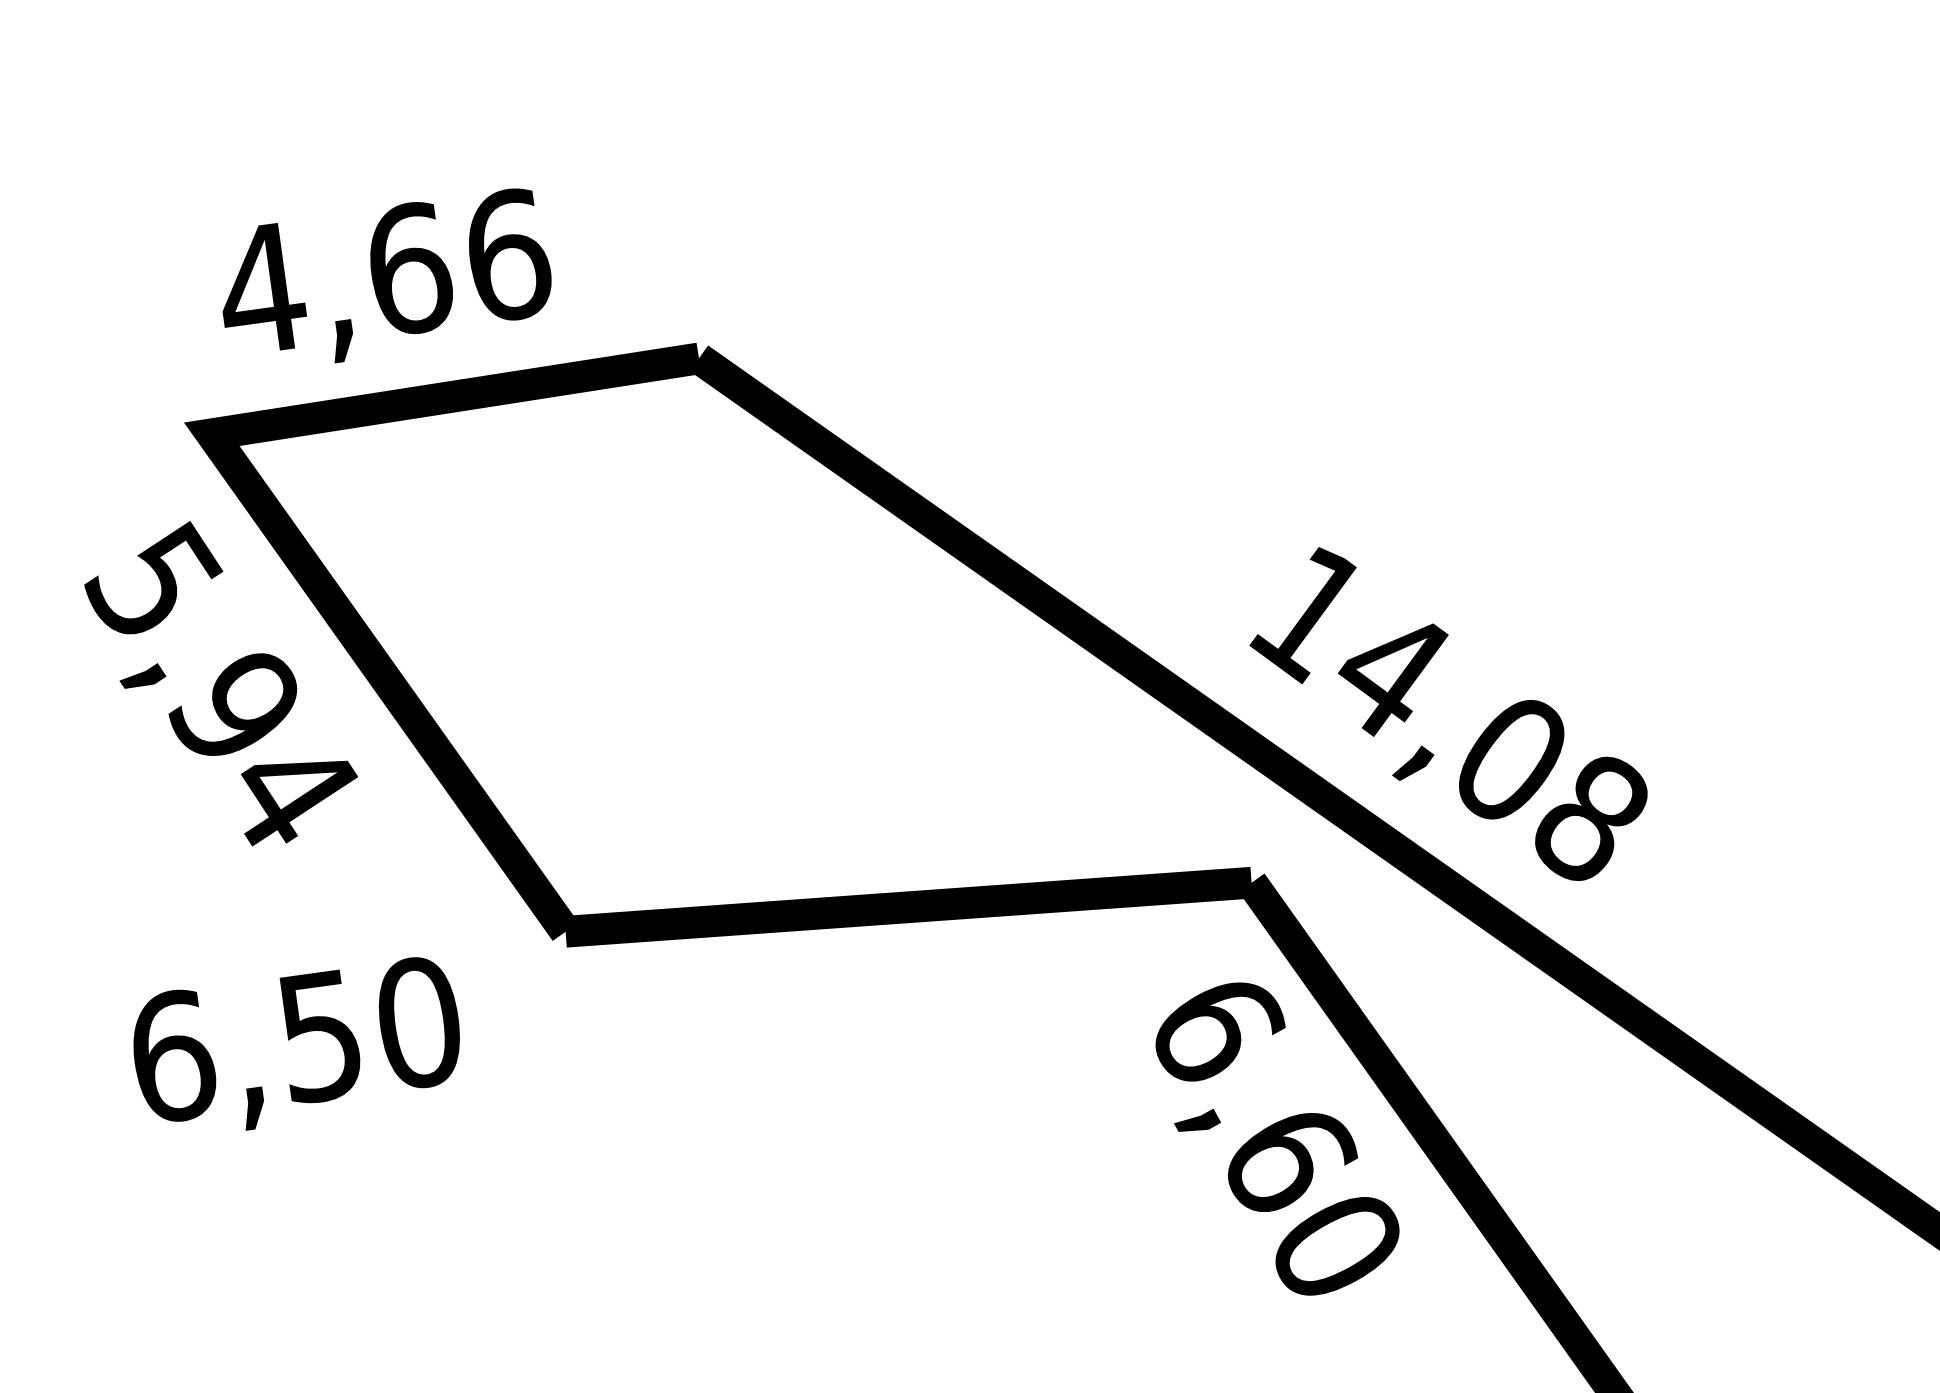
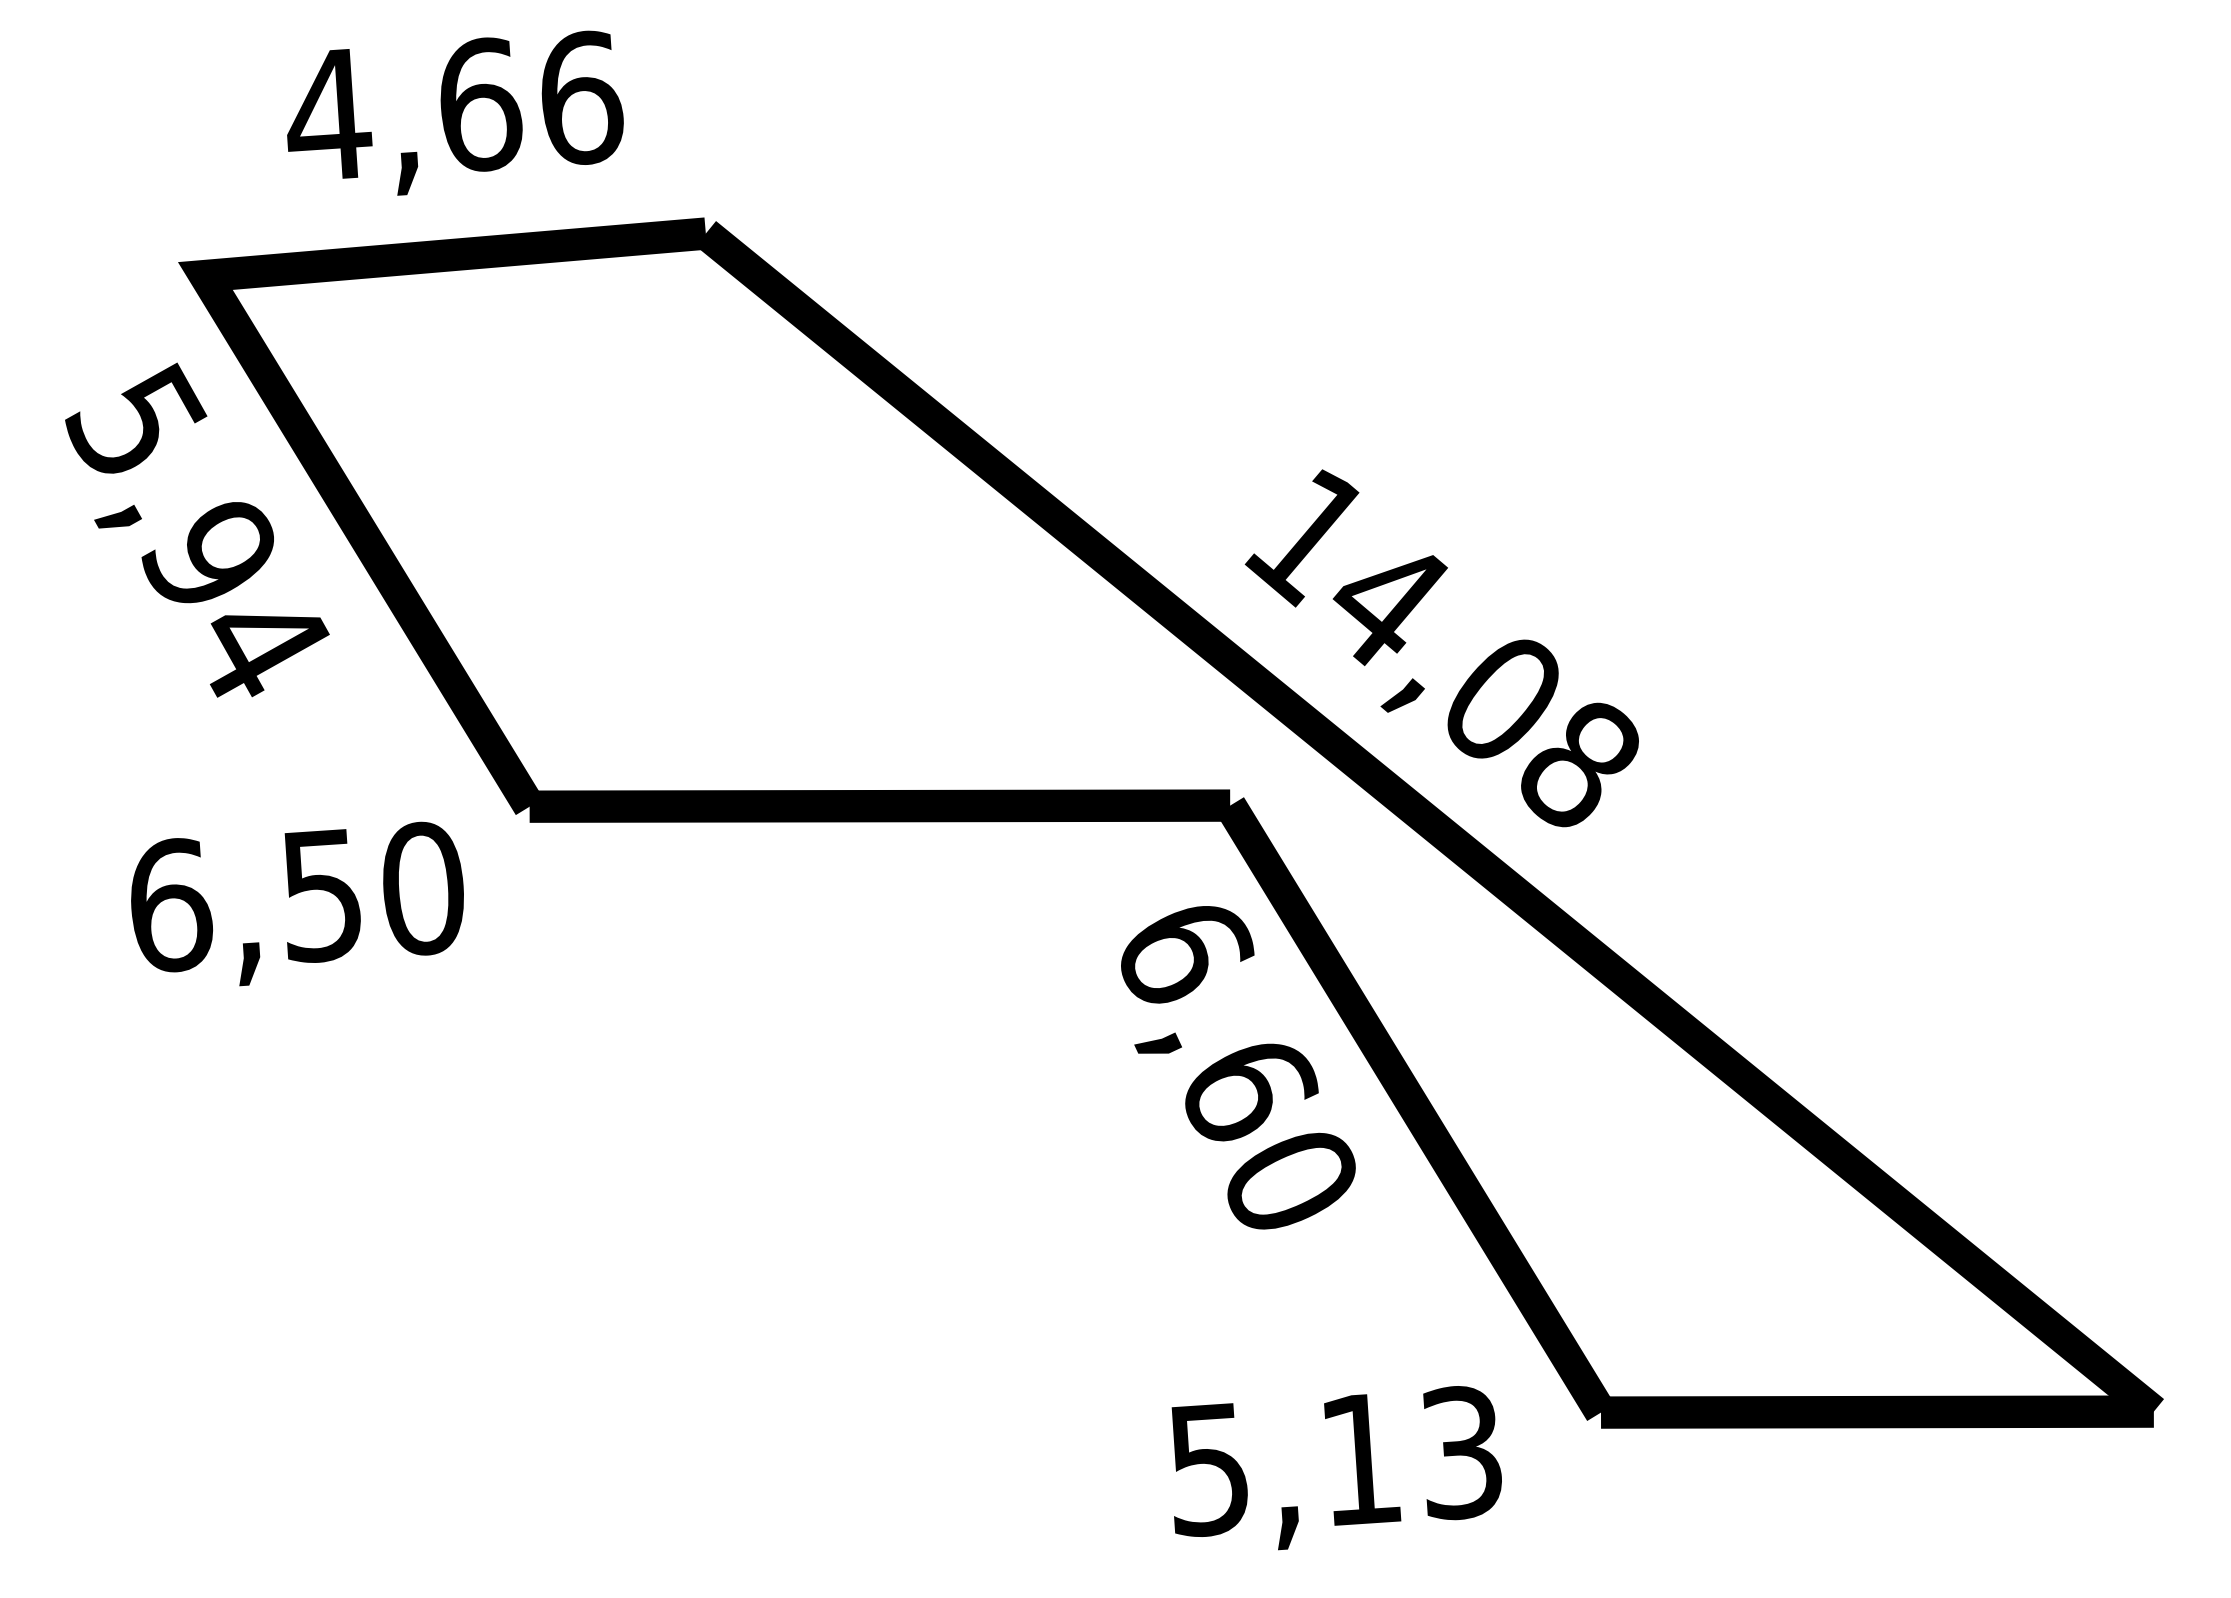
text: (385, 277) -> (455, 112), moved
text: (296, 1045) -> (297, 903), moved

